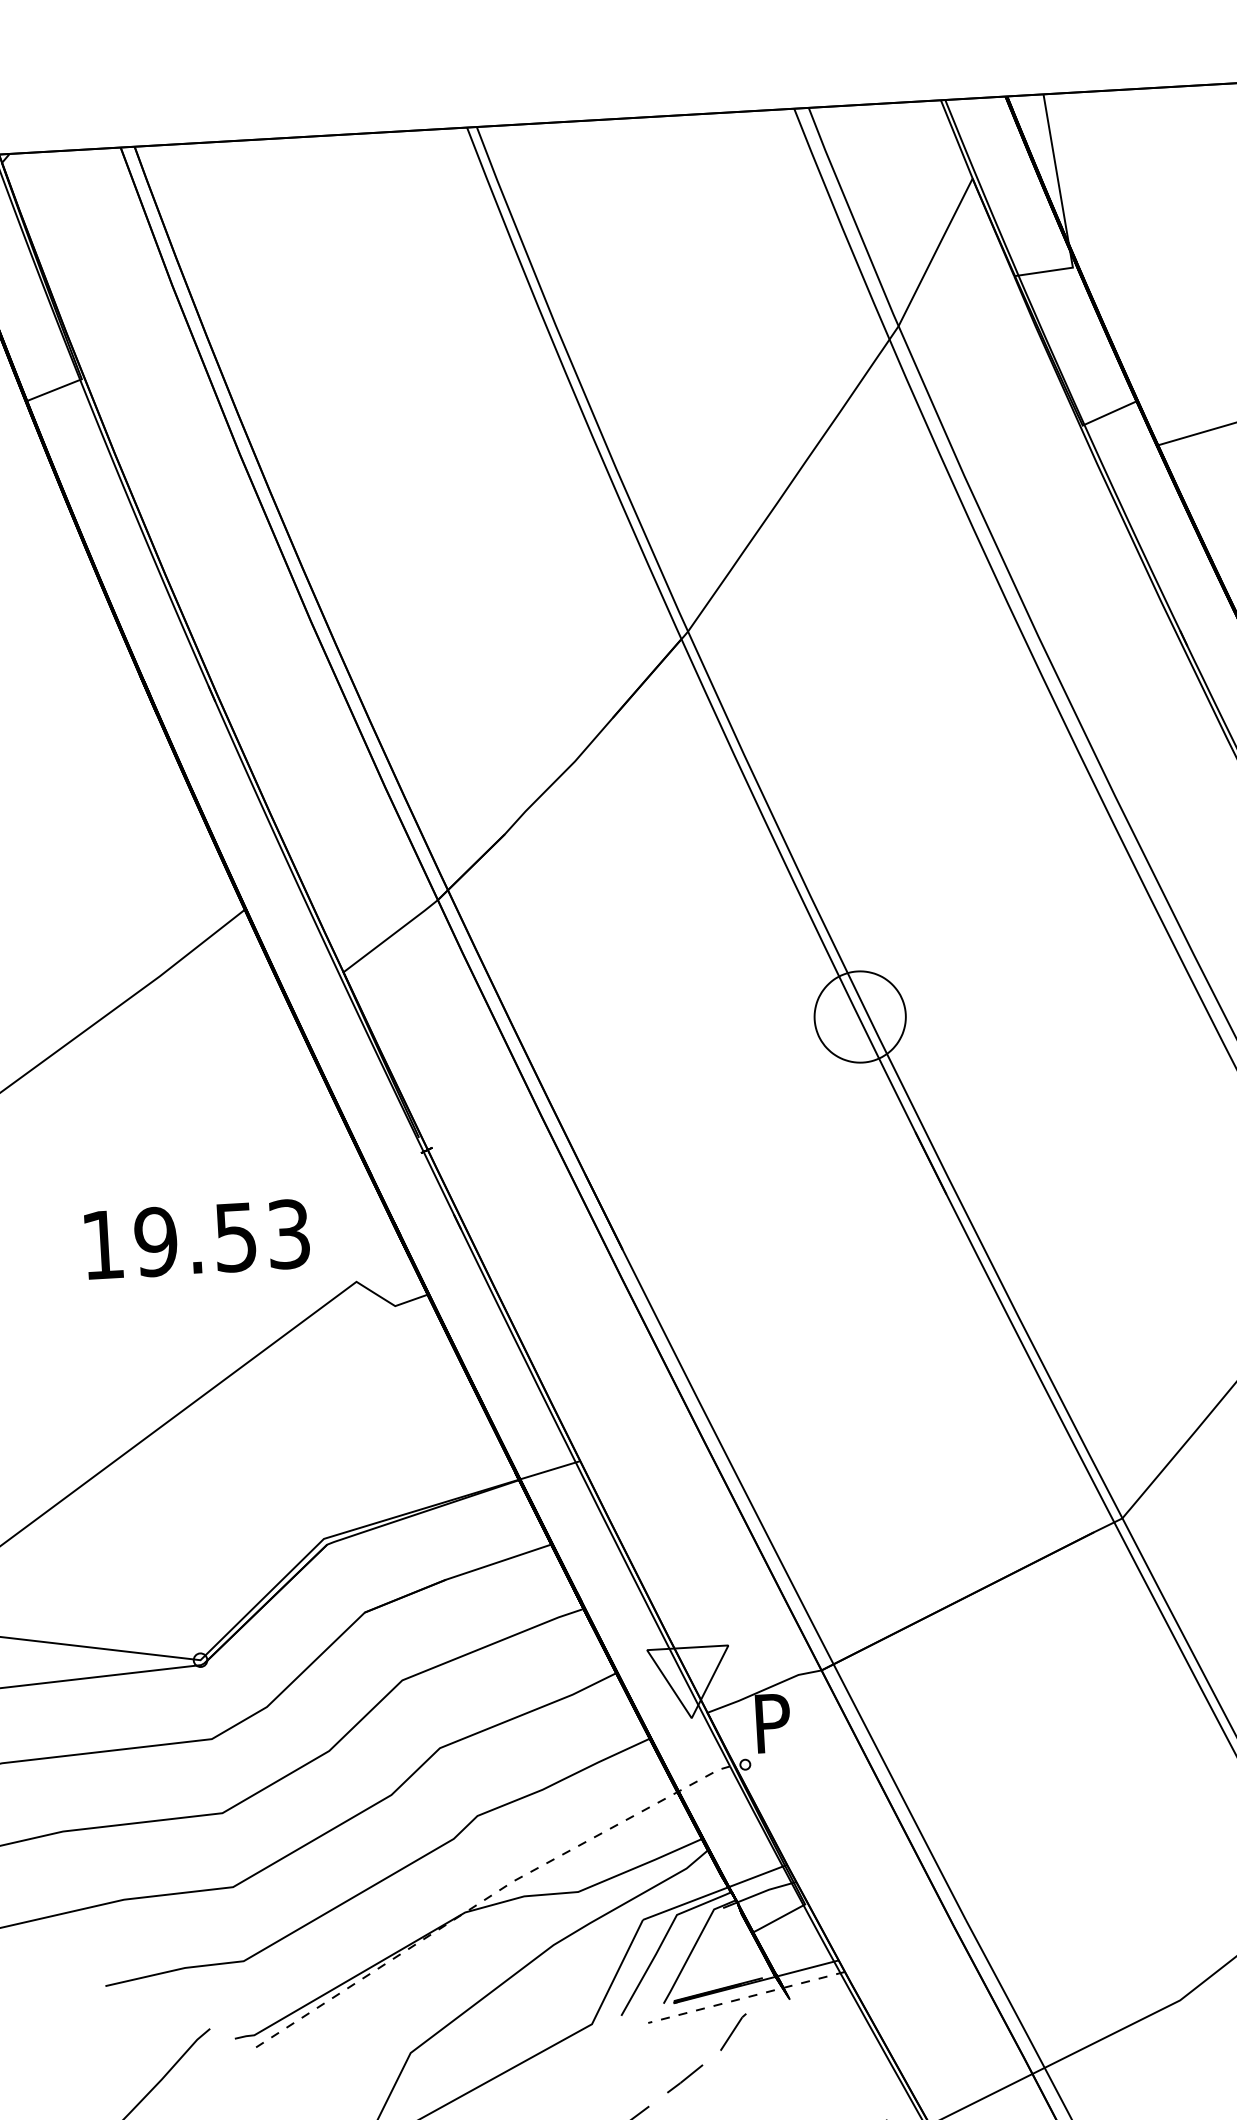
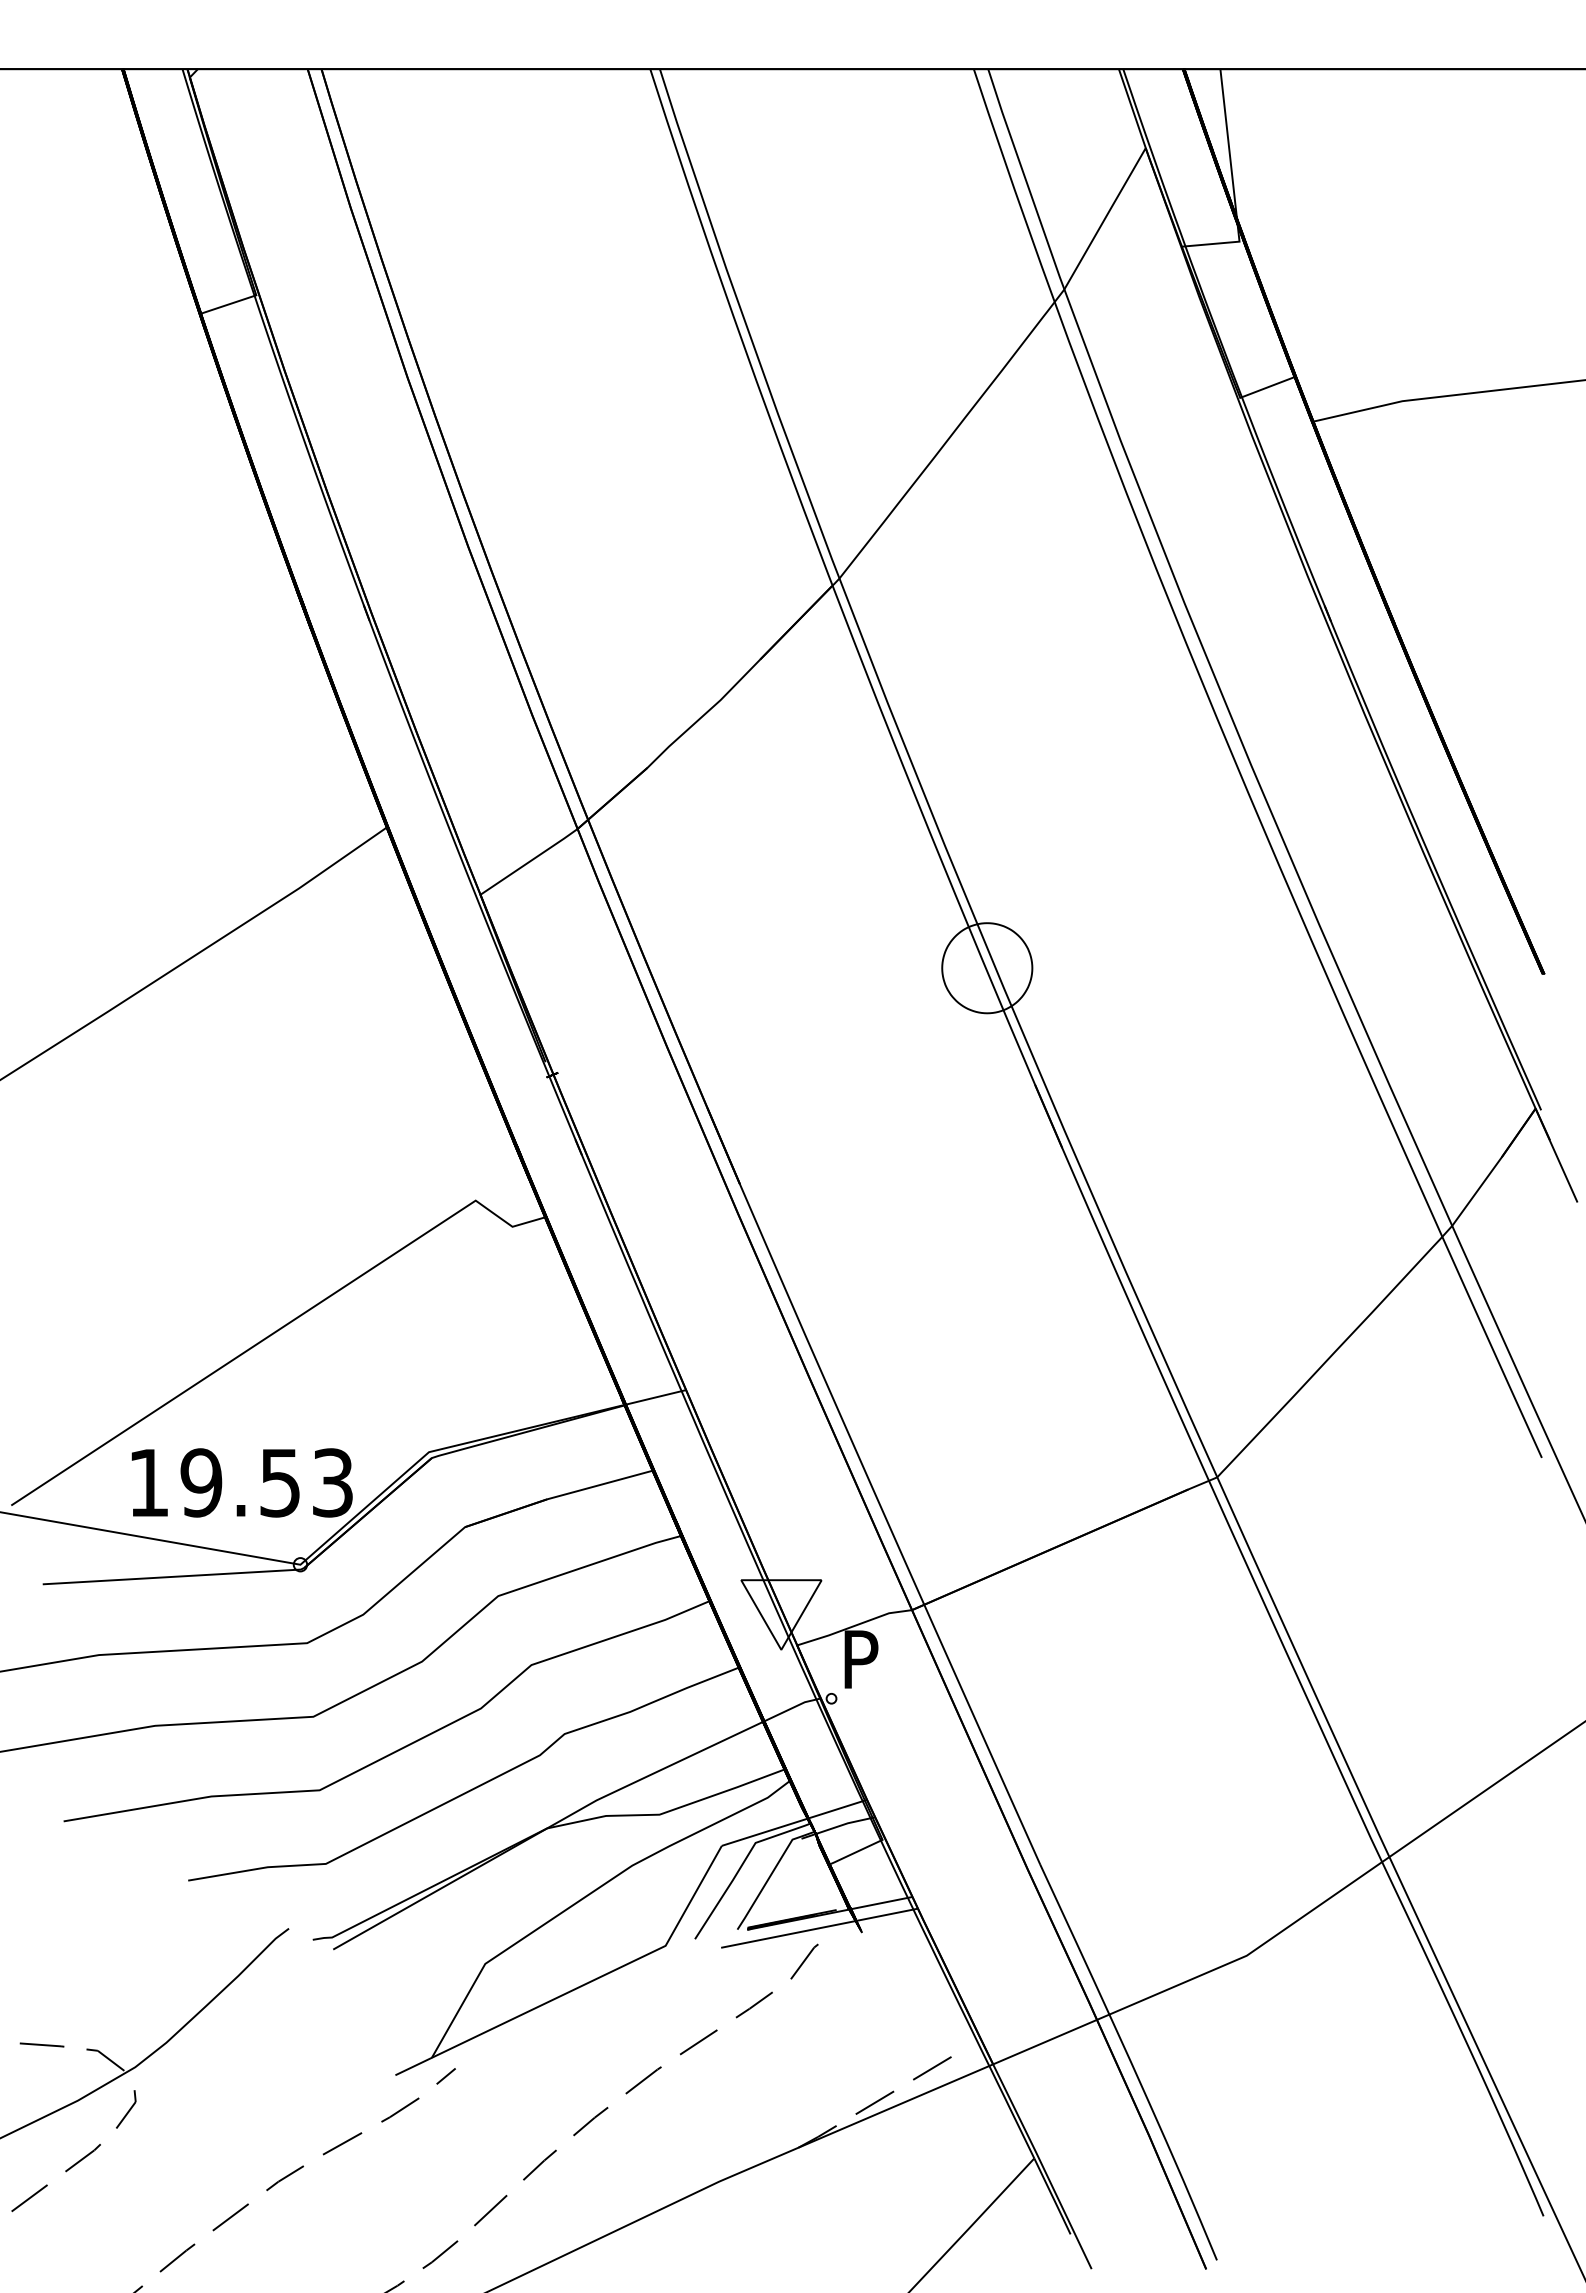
text: (196, 1239) -> (241, 1482), moved
line: (492, 1895) -> (574, 1813), dashed -> solid
line: (746, 1997) -> (819, 1928), dashed -> solid

